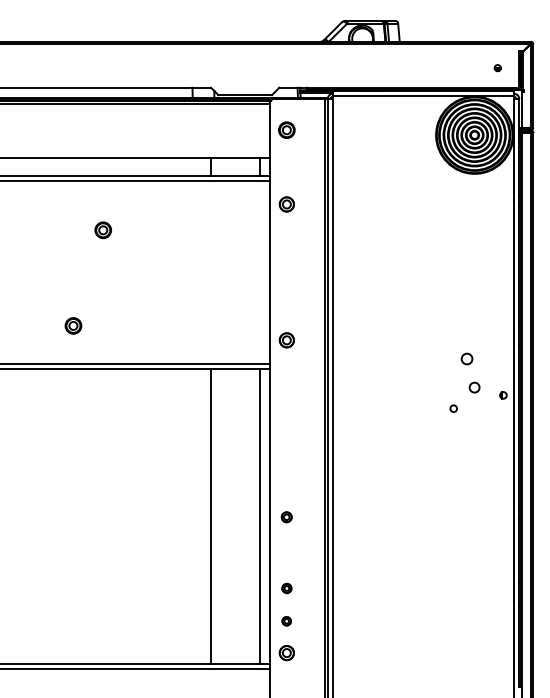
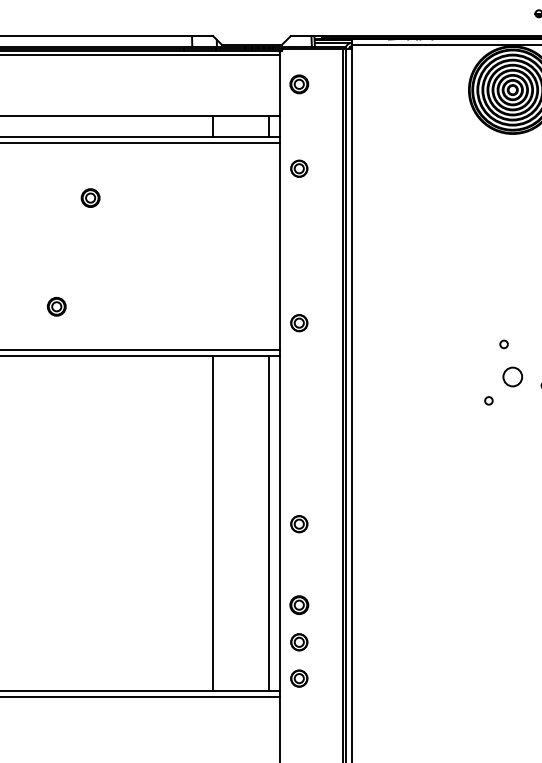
circle: (466, 358) -> (503, 343), size x0.62
circle: (474, 387) -> (512, 376), size x1.67
part: (286, 517) -> (298, 524), size x1.43
part: (286, 588) -> (298, 605), size x1.67
part: (286, 621) -> (298, 642), size x1.67

